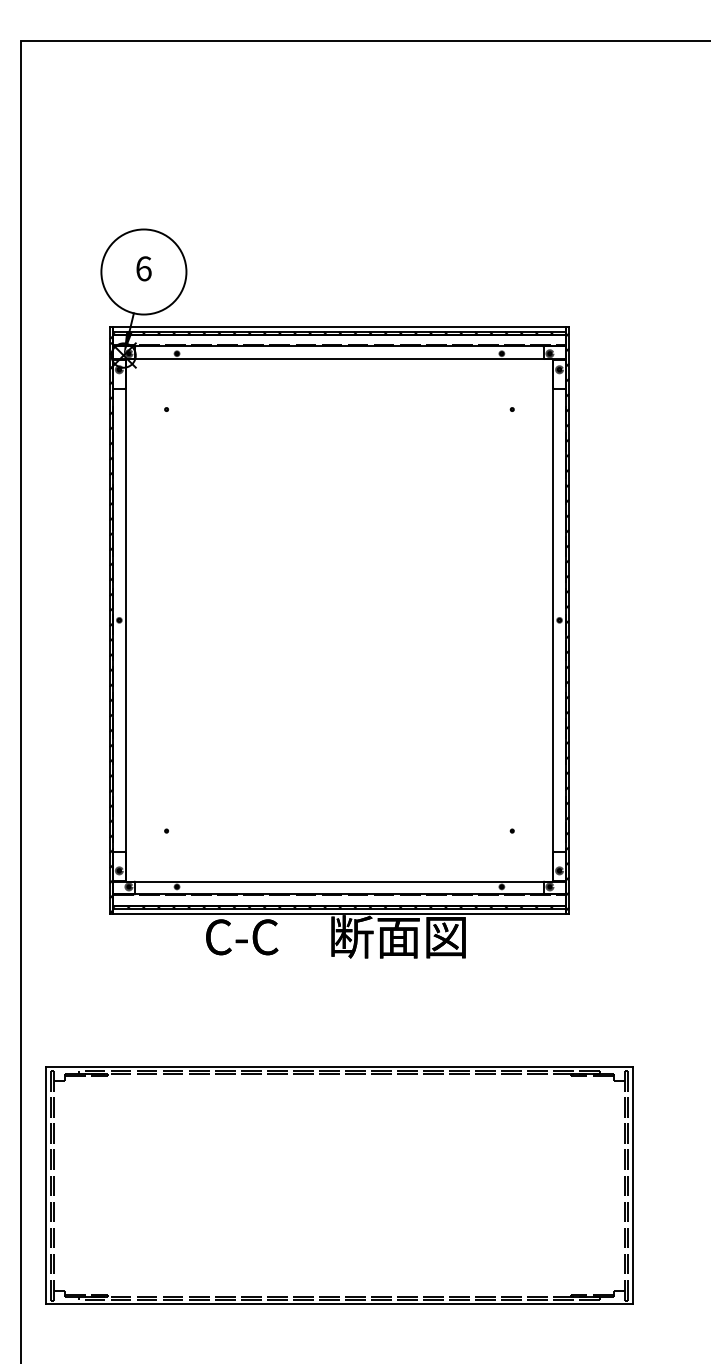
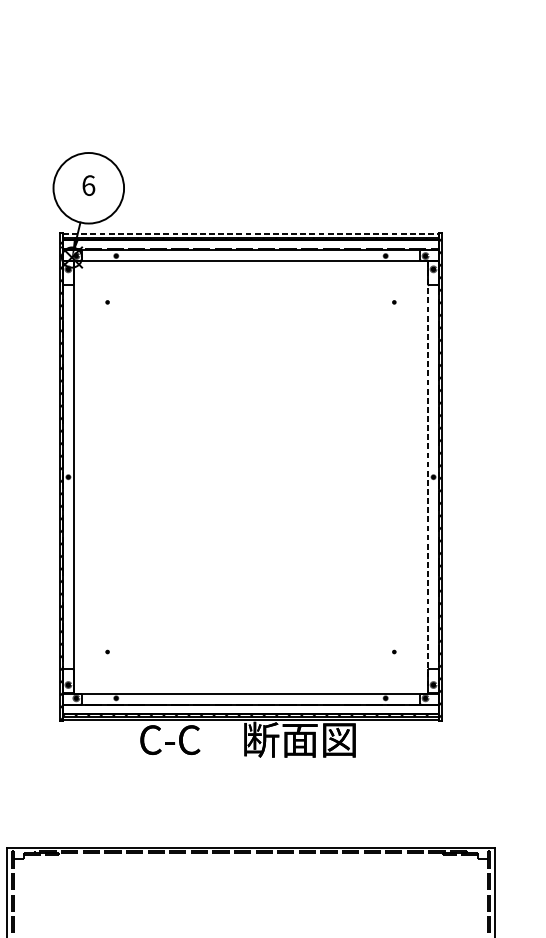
line: (339, 327) -> (251, 234), solid -> dashed
line: (553, 620) -> (428, 477), solid -> dashed

